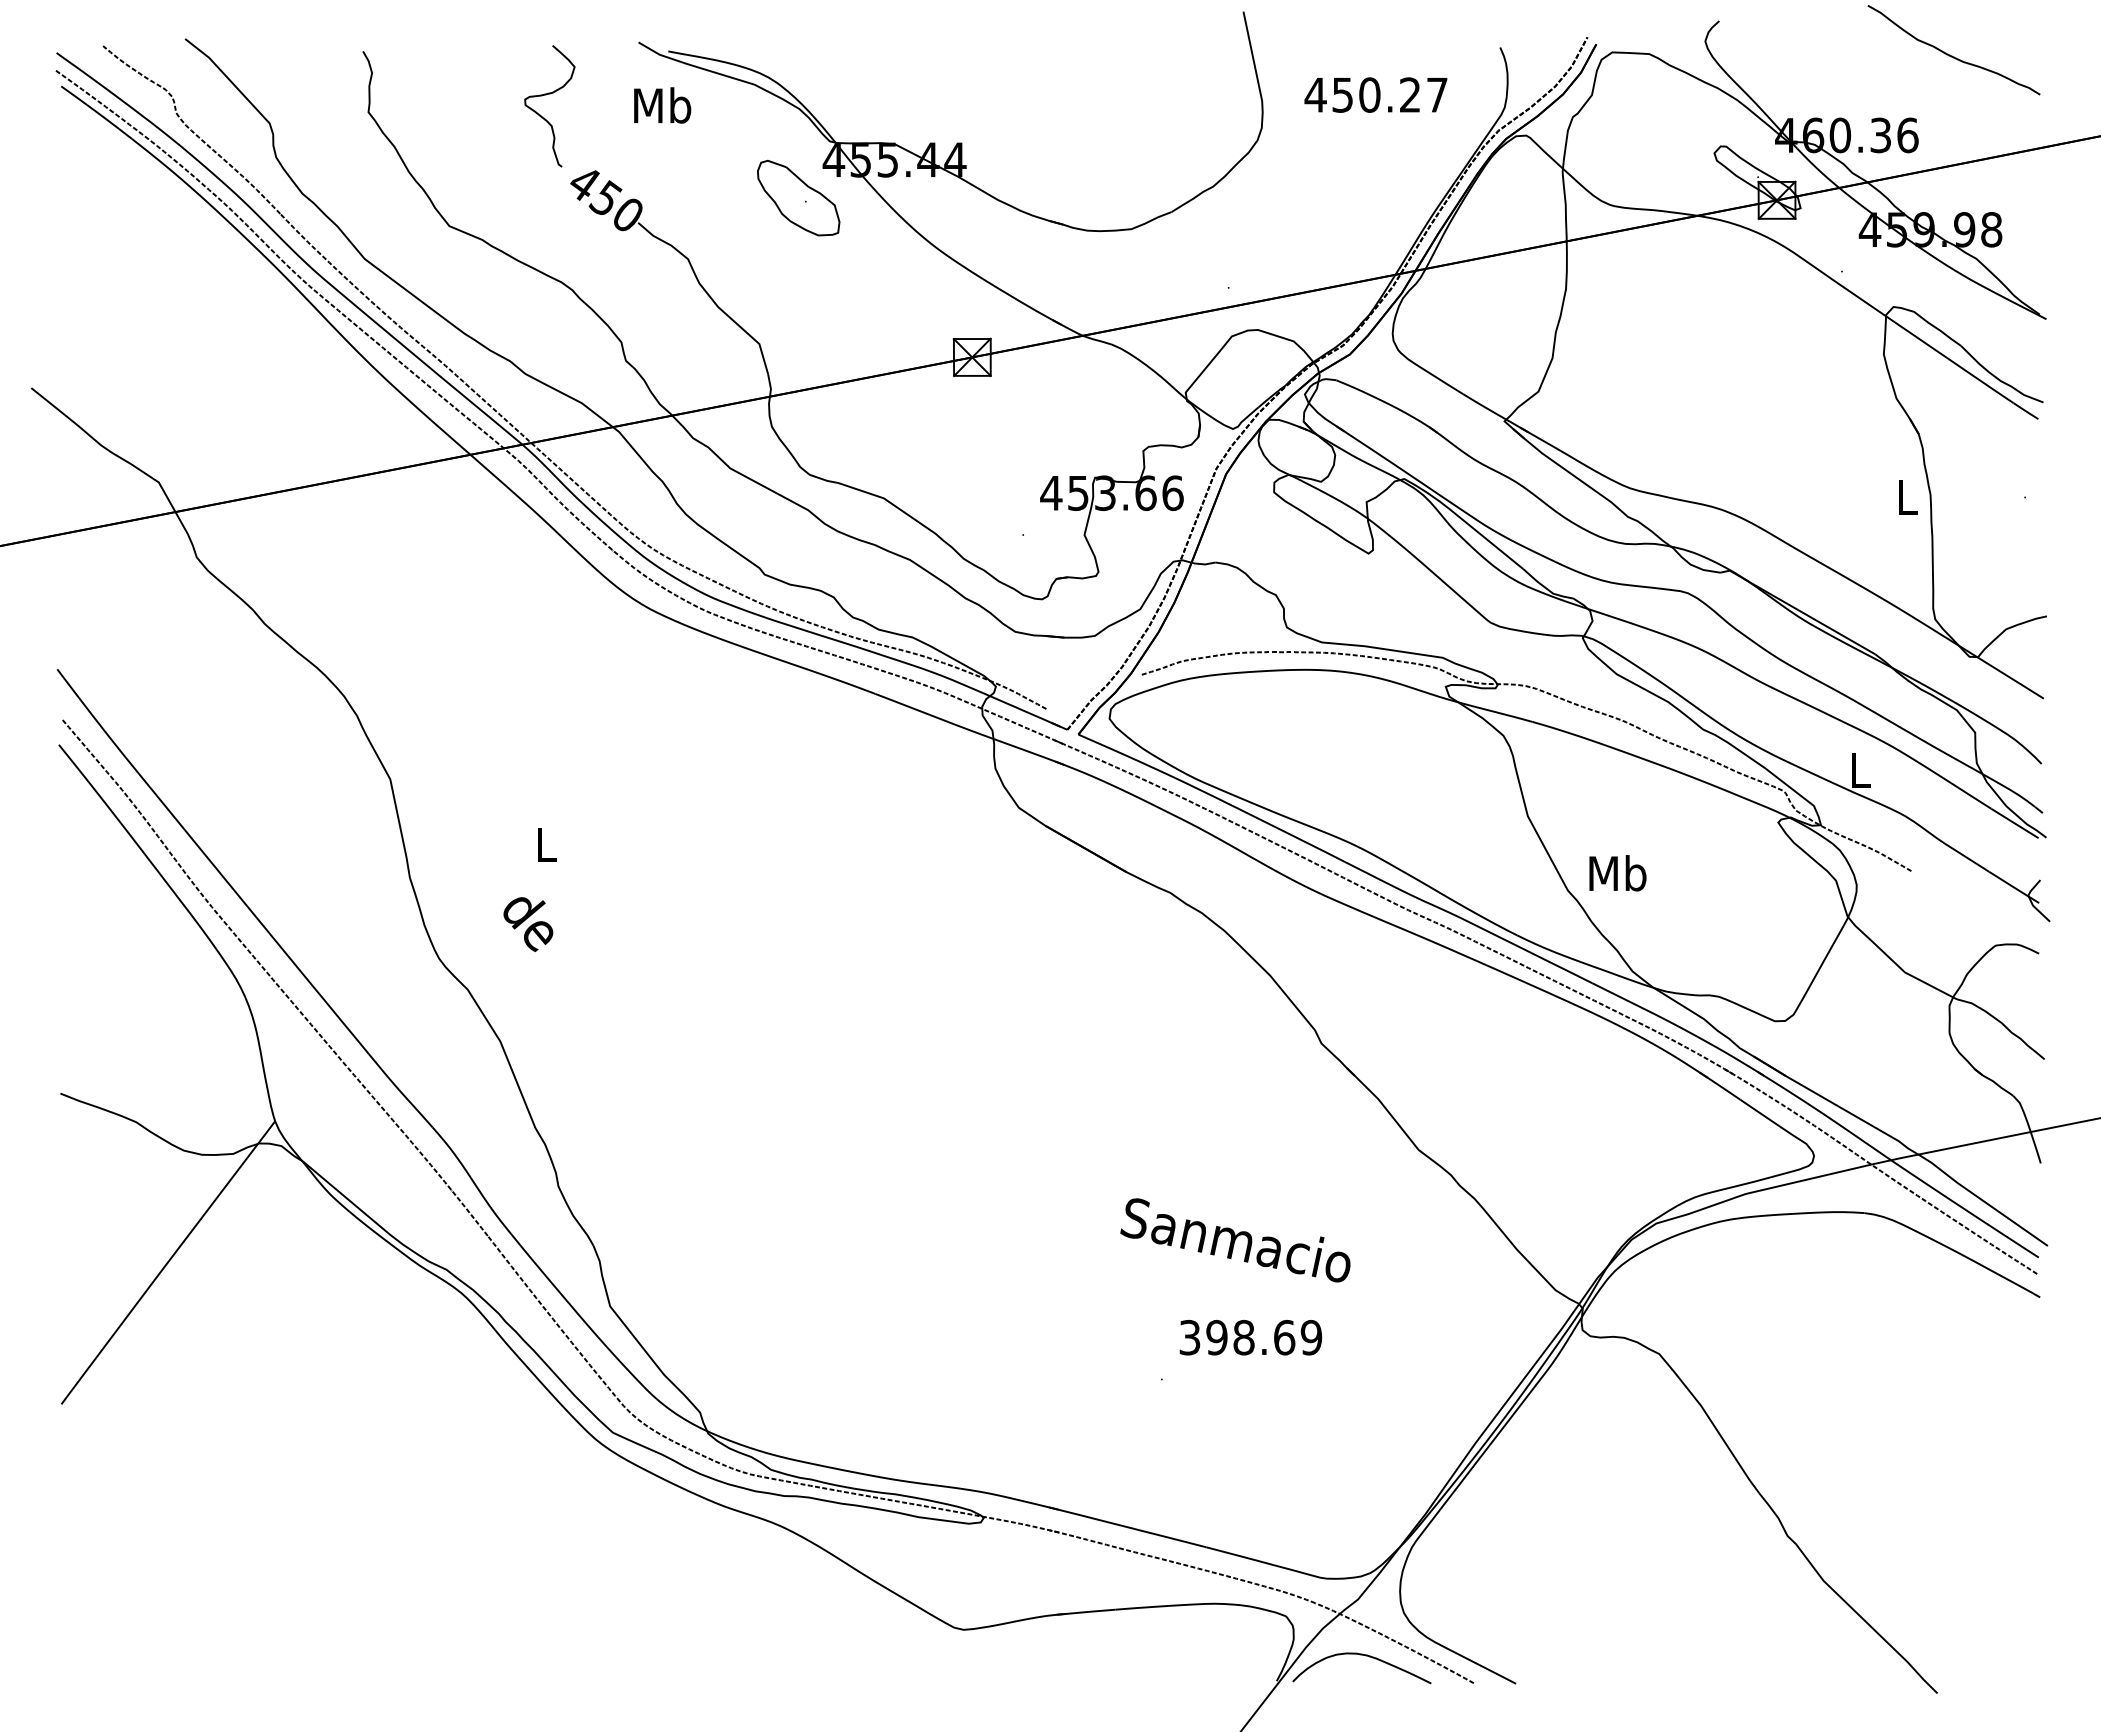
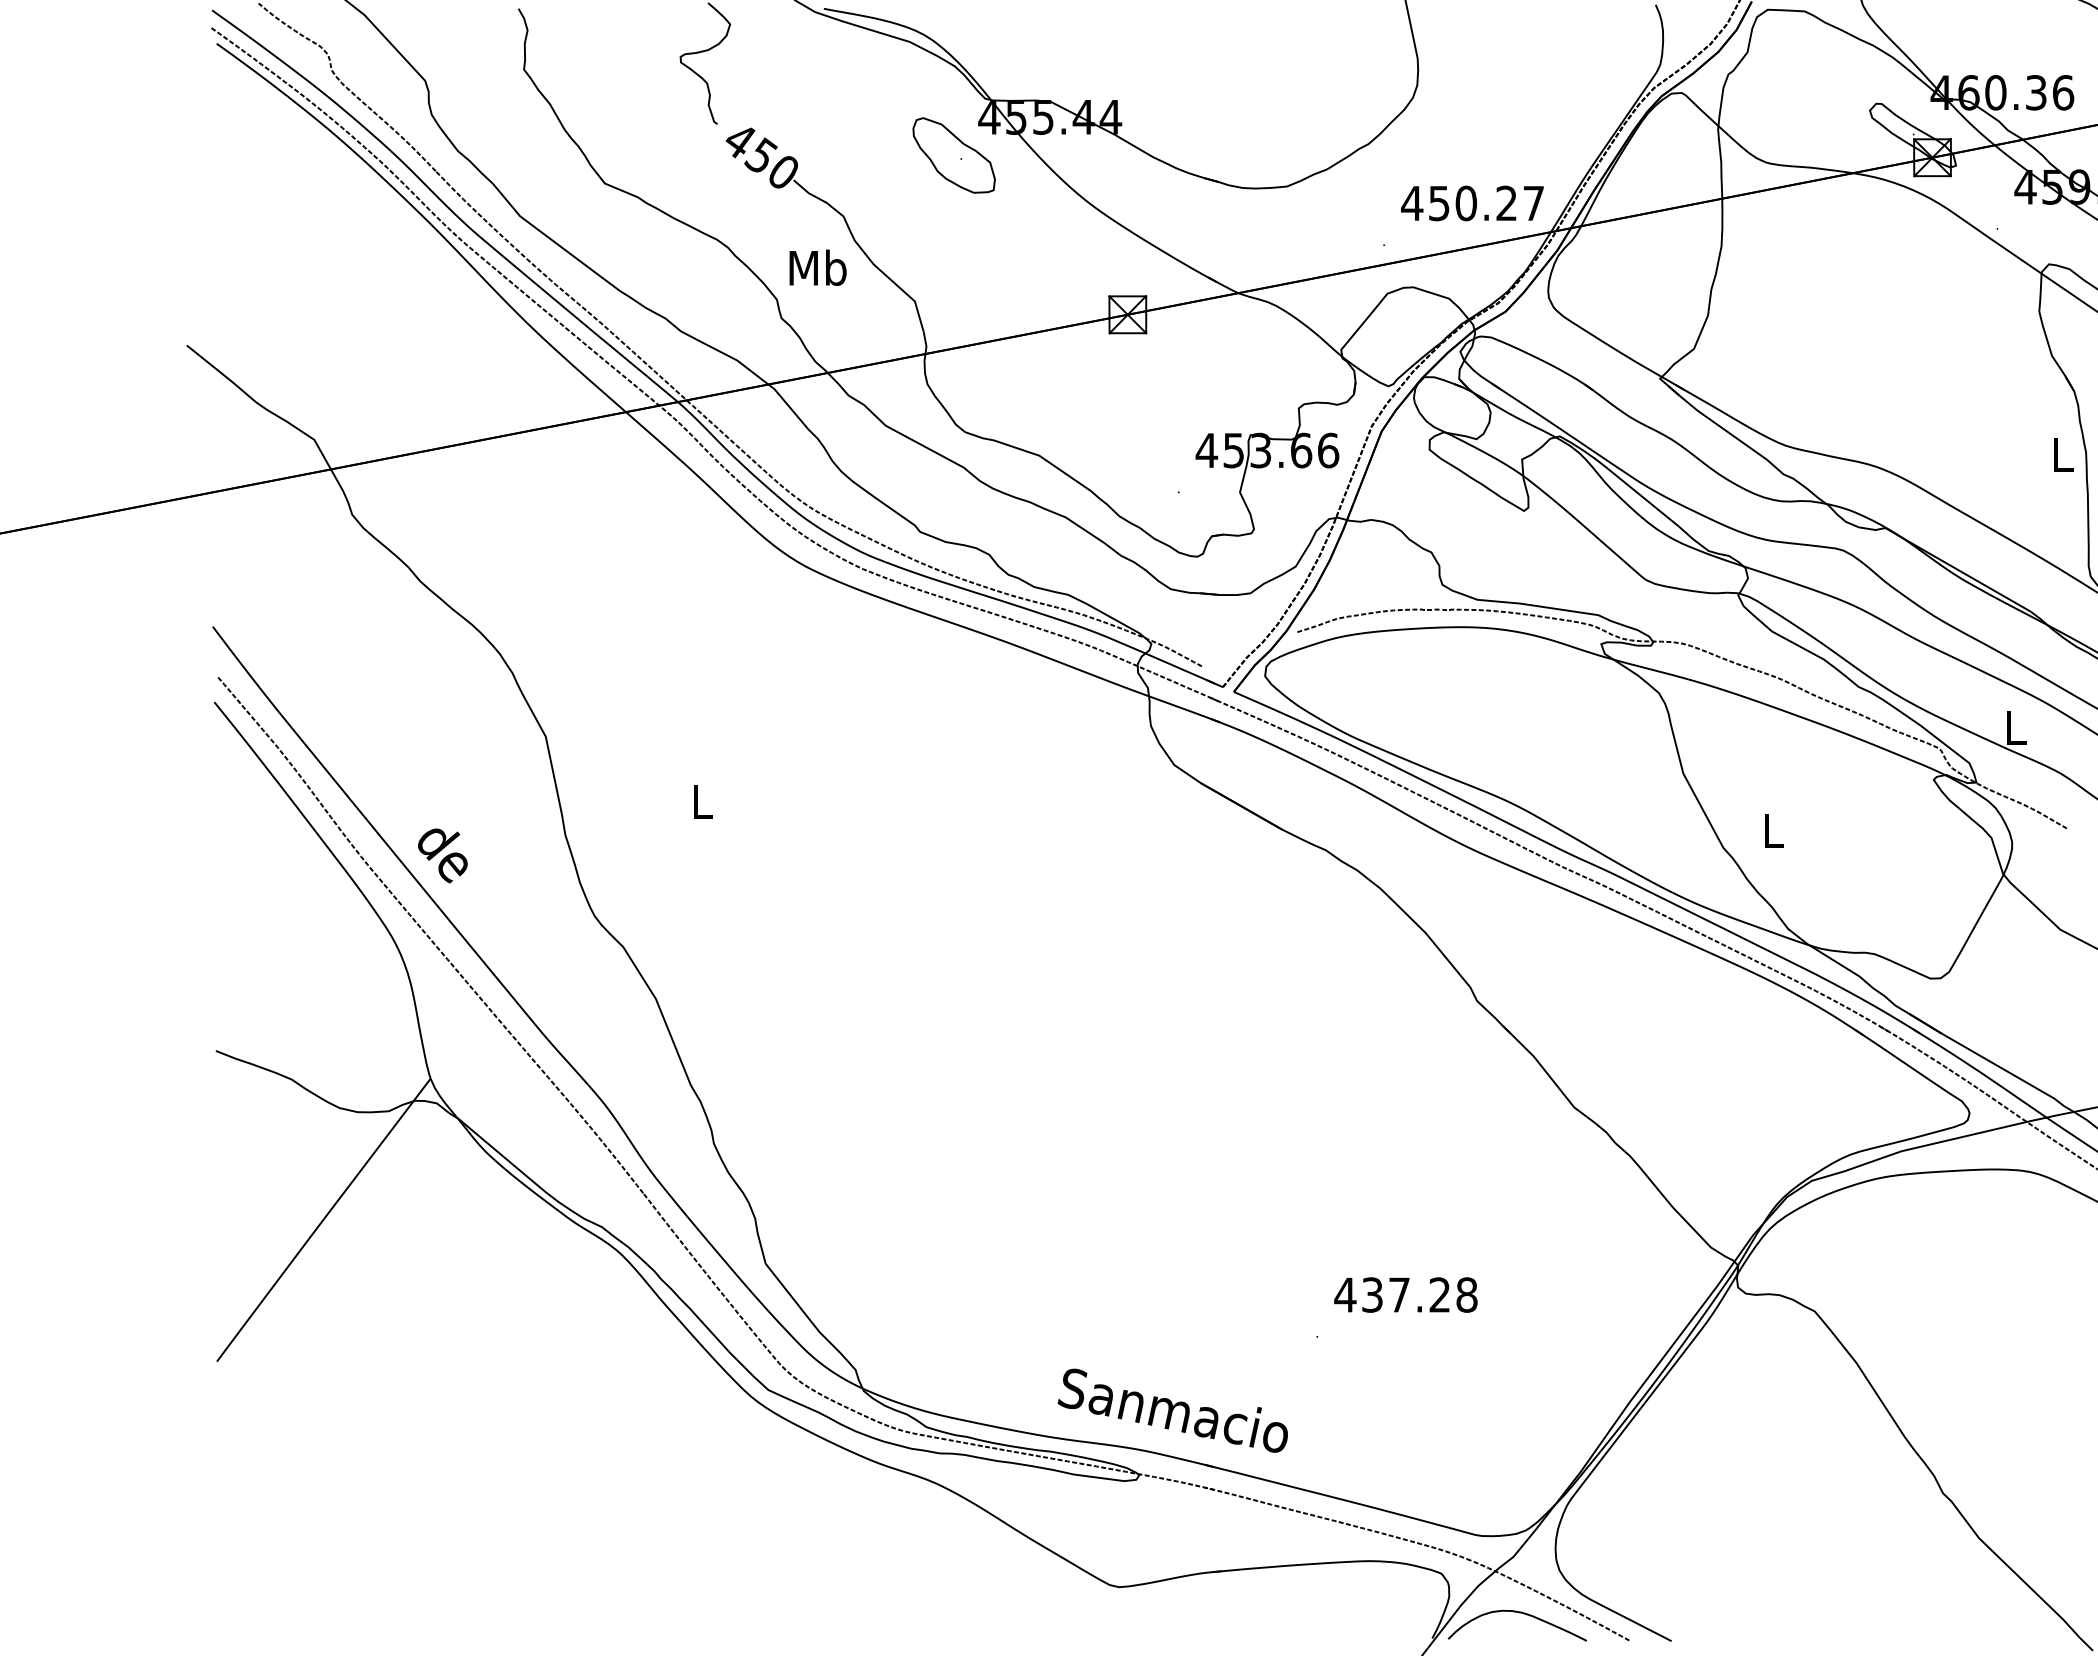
text: (1375, 94) -> (1471, 202), moved
text: (662, 105) -> (817, 267), moved
text: (1617, 873) -> (1772, 830), Mb -> L
text: (528, 924) -> (442, 855), moved
text: (1235, 1240) -> (1172, 1410), moved
text: (1250, 1337) -> (1405, 1294), 398.69 -> 437.28

